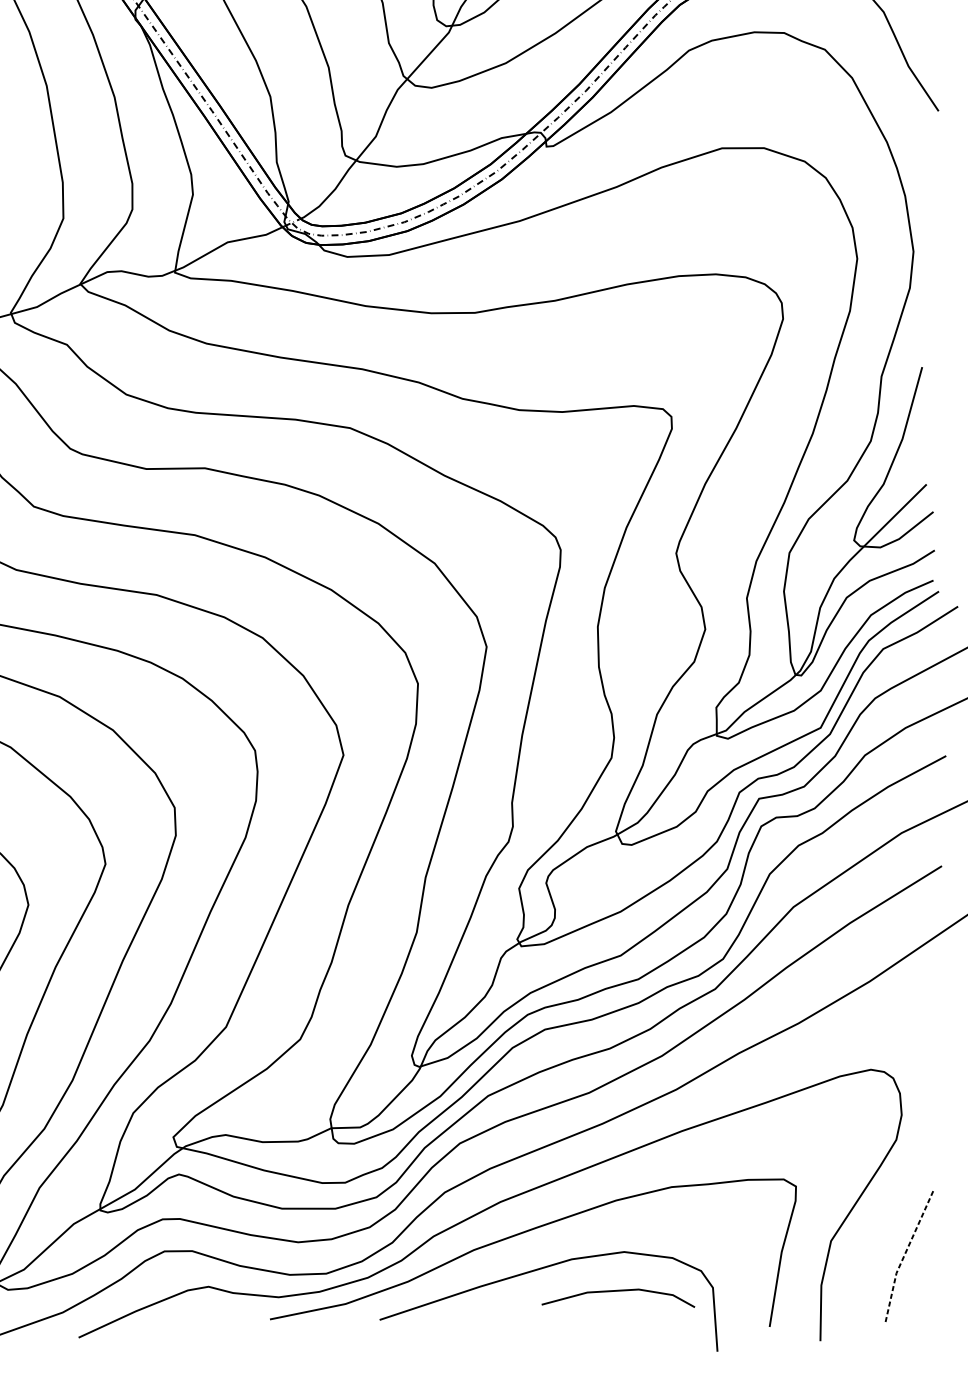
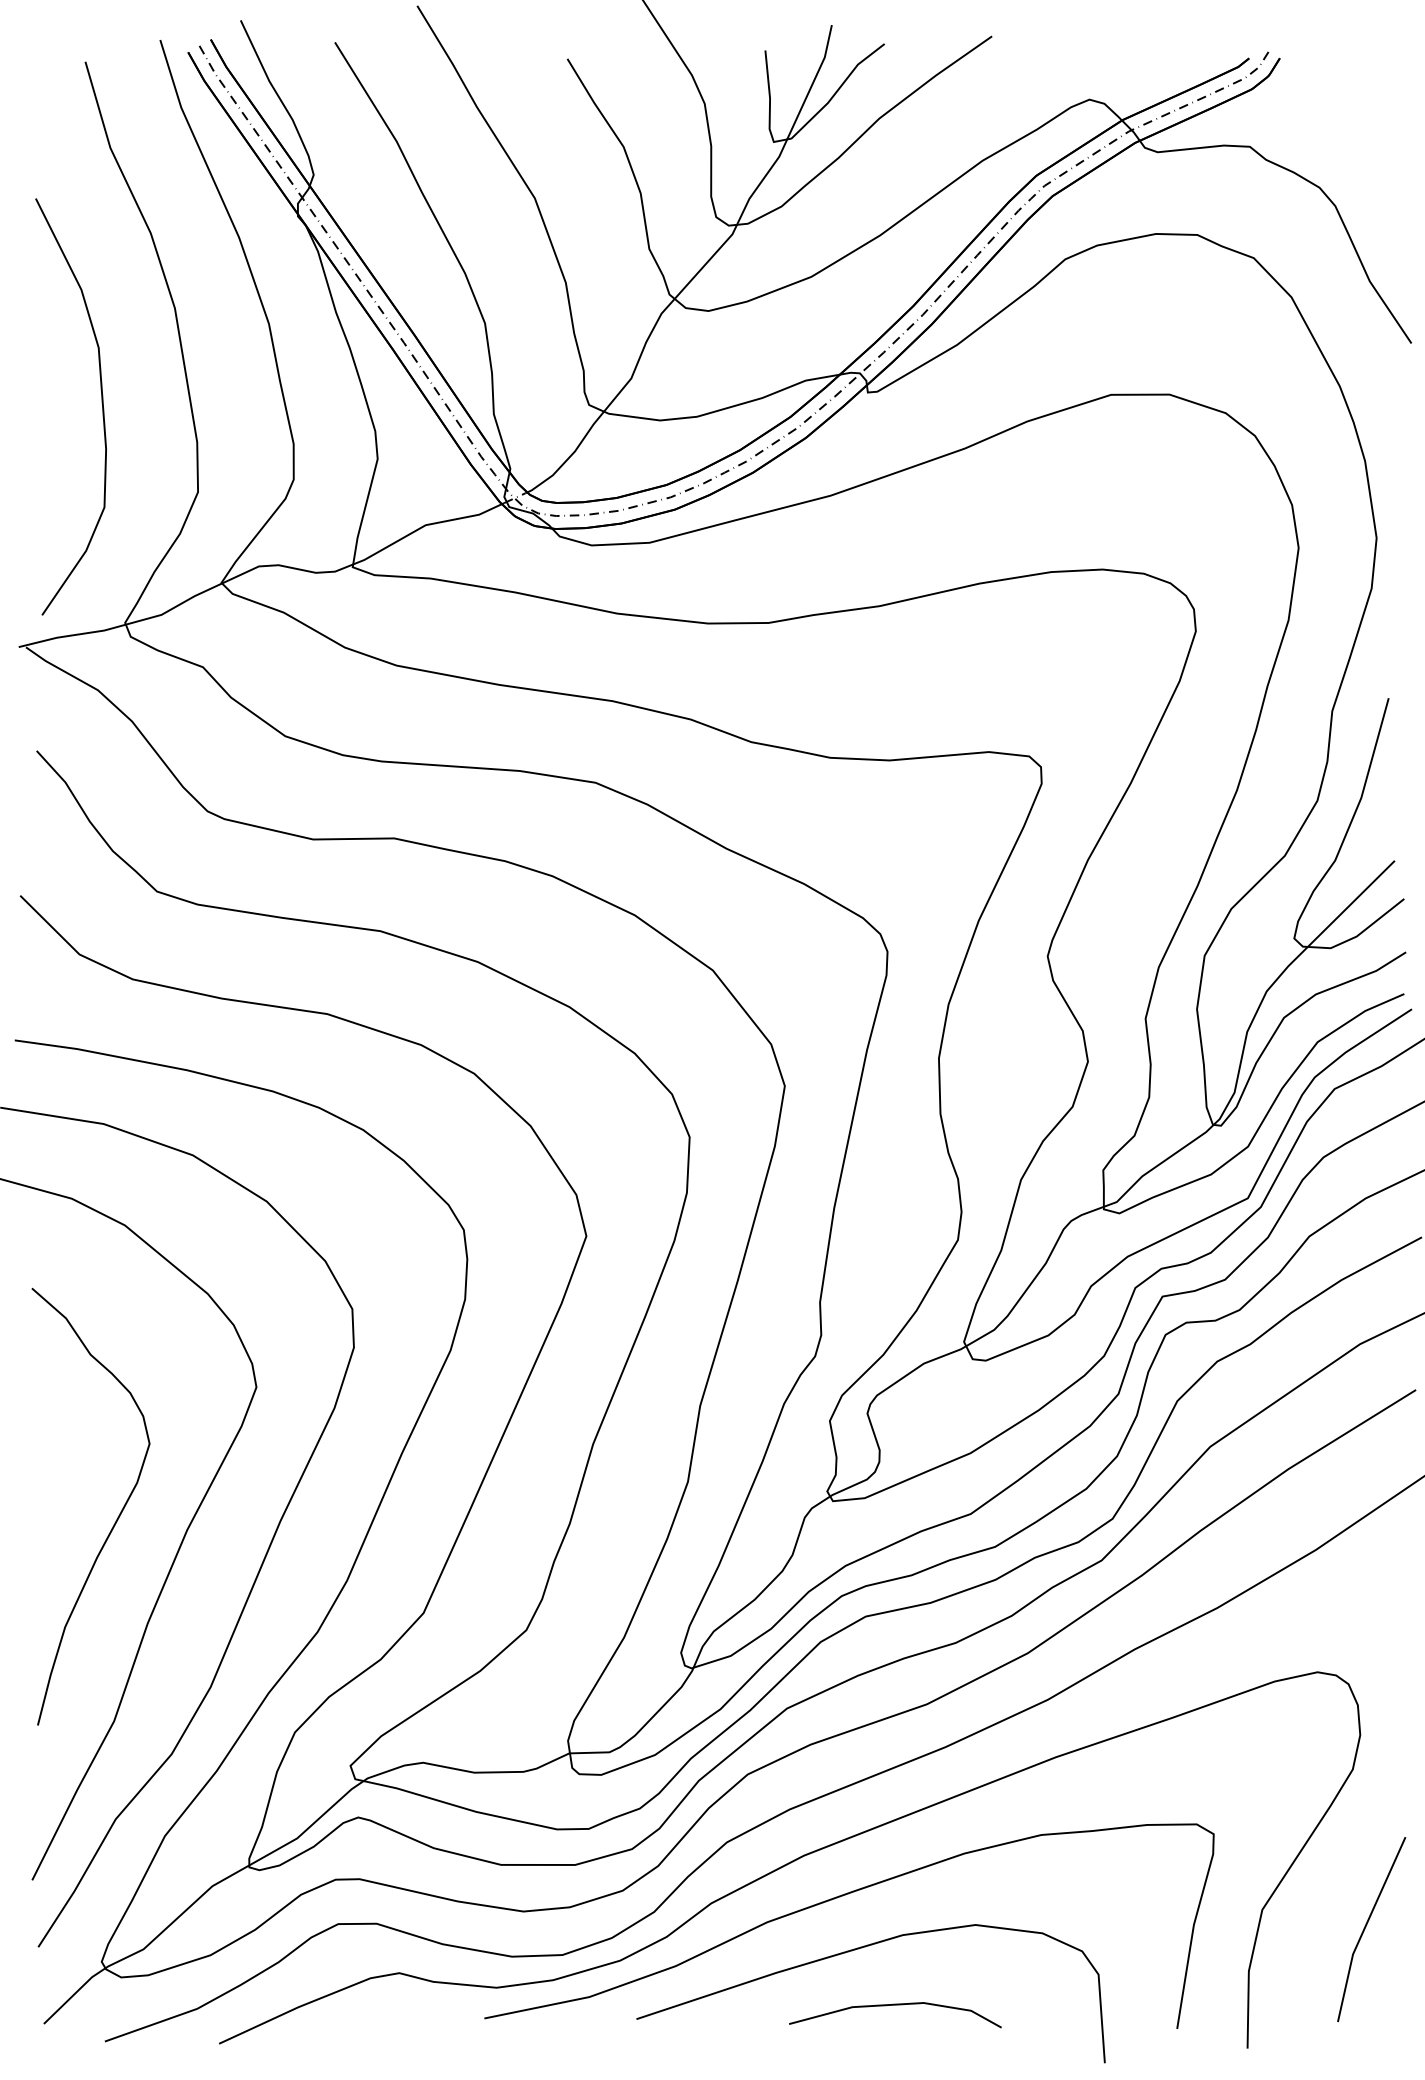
line: (904, 1253) -> (1364, 1927), dashed -> solid
line: (618, 1291) -> (895, 2005), moved

